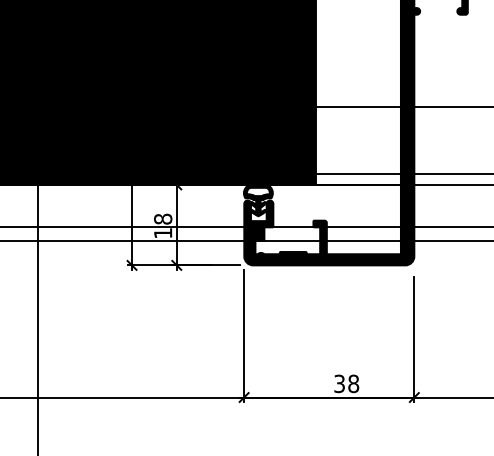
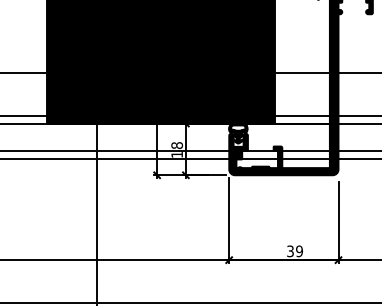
text: (353, 384) -> (299, 251), 38 -> 39

